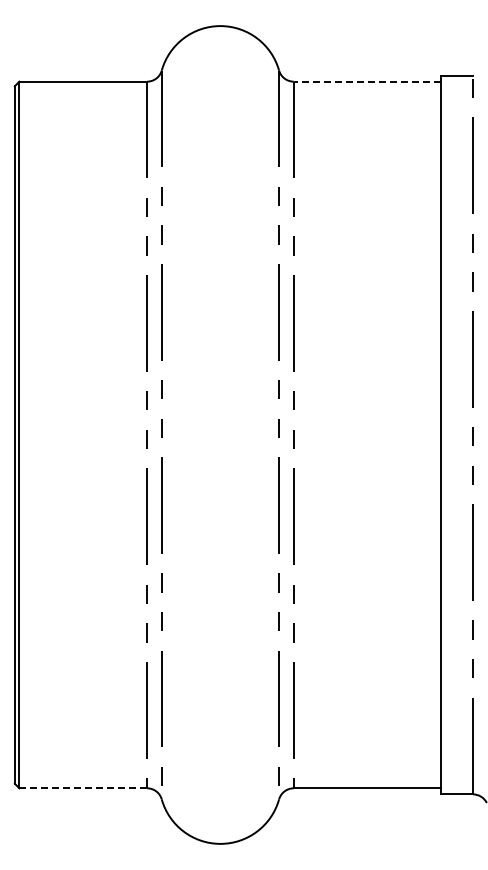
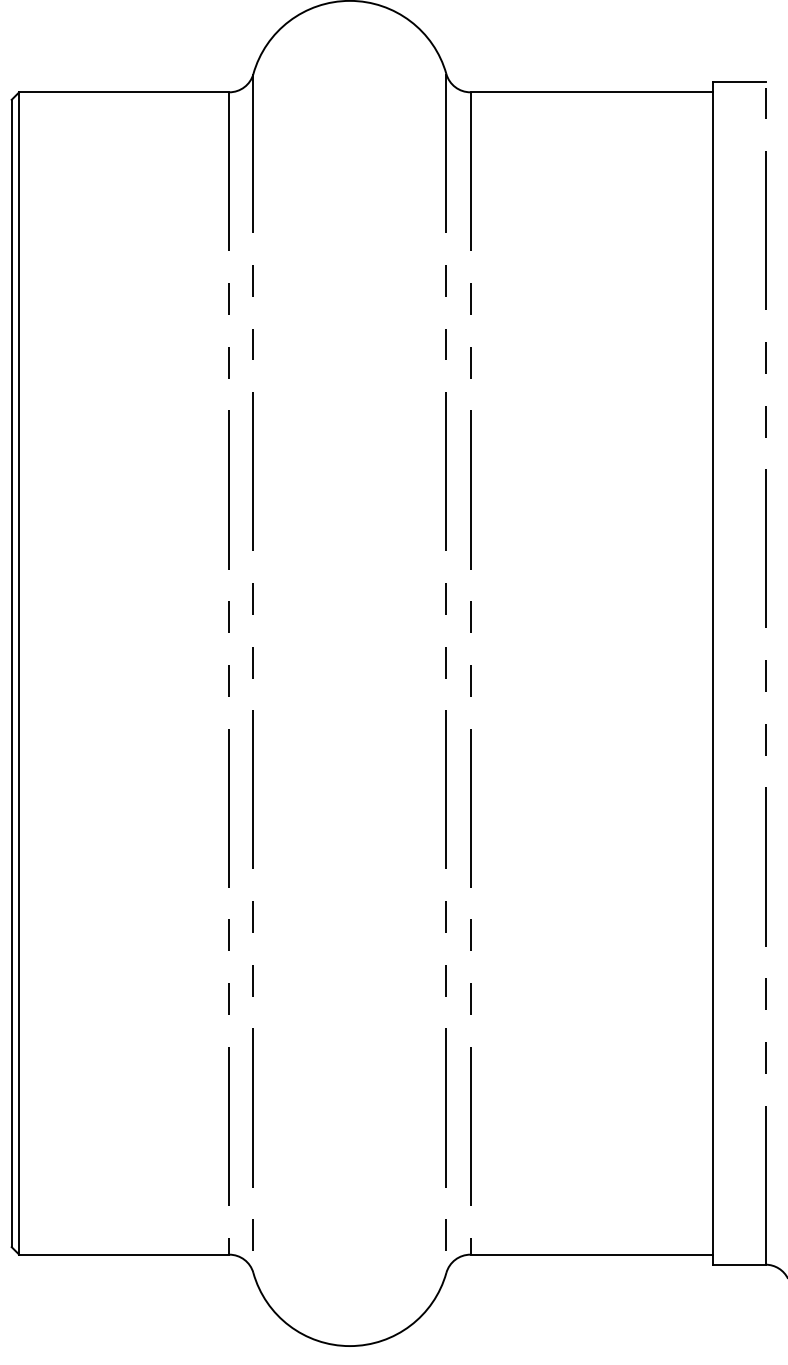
line: (367, 81) -> (591, 92), dashed -> solid
line: (83, 788) -> (124, 1254), dashed -> solid

